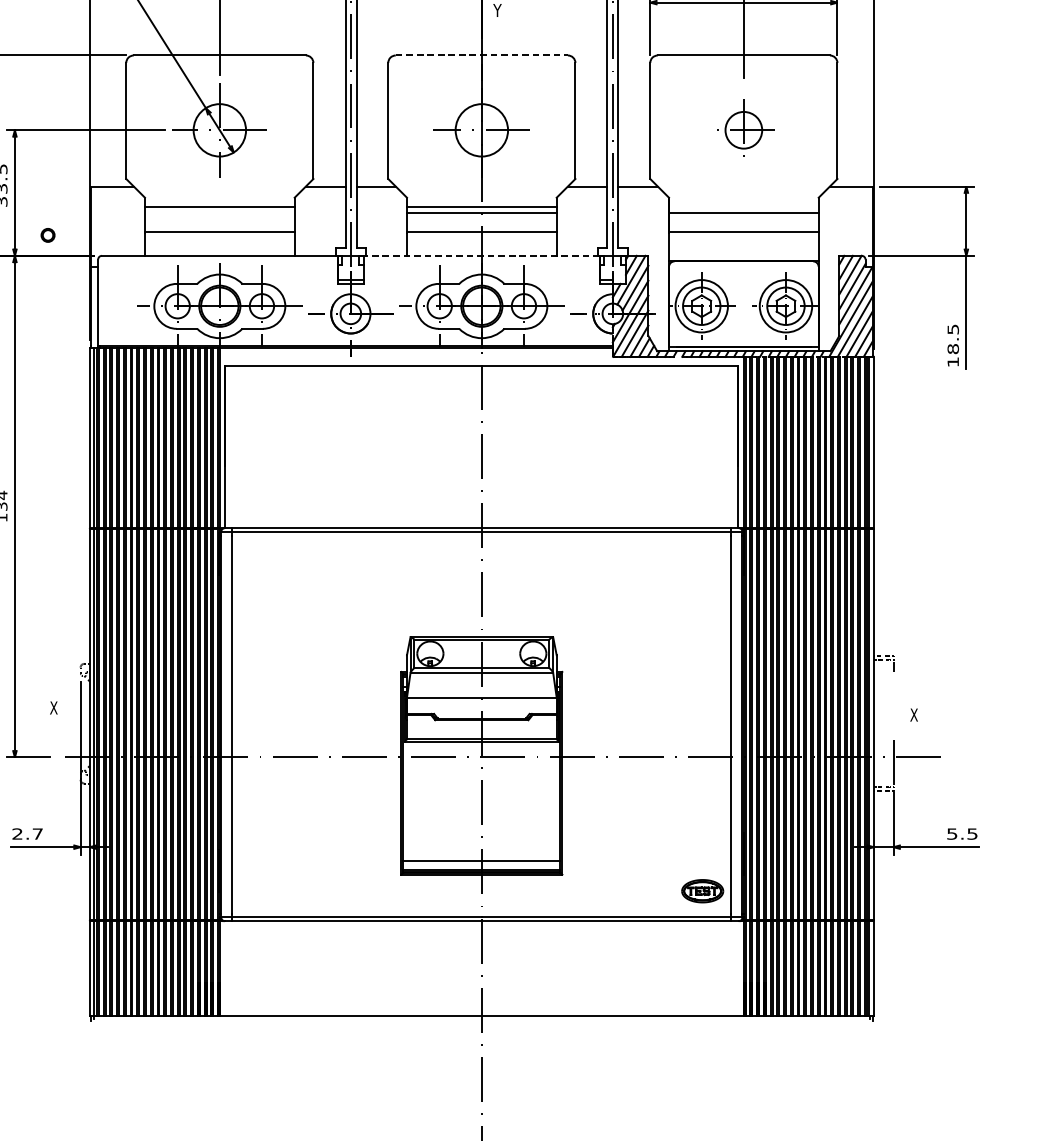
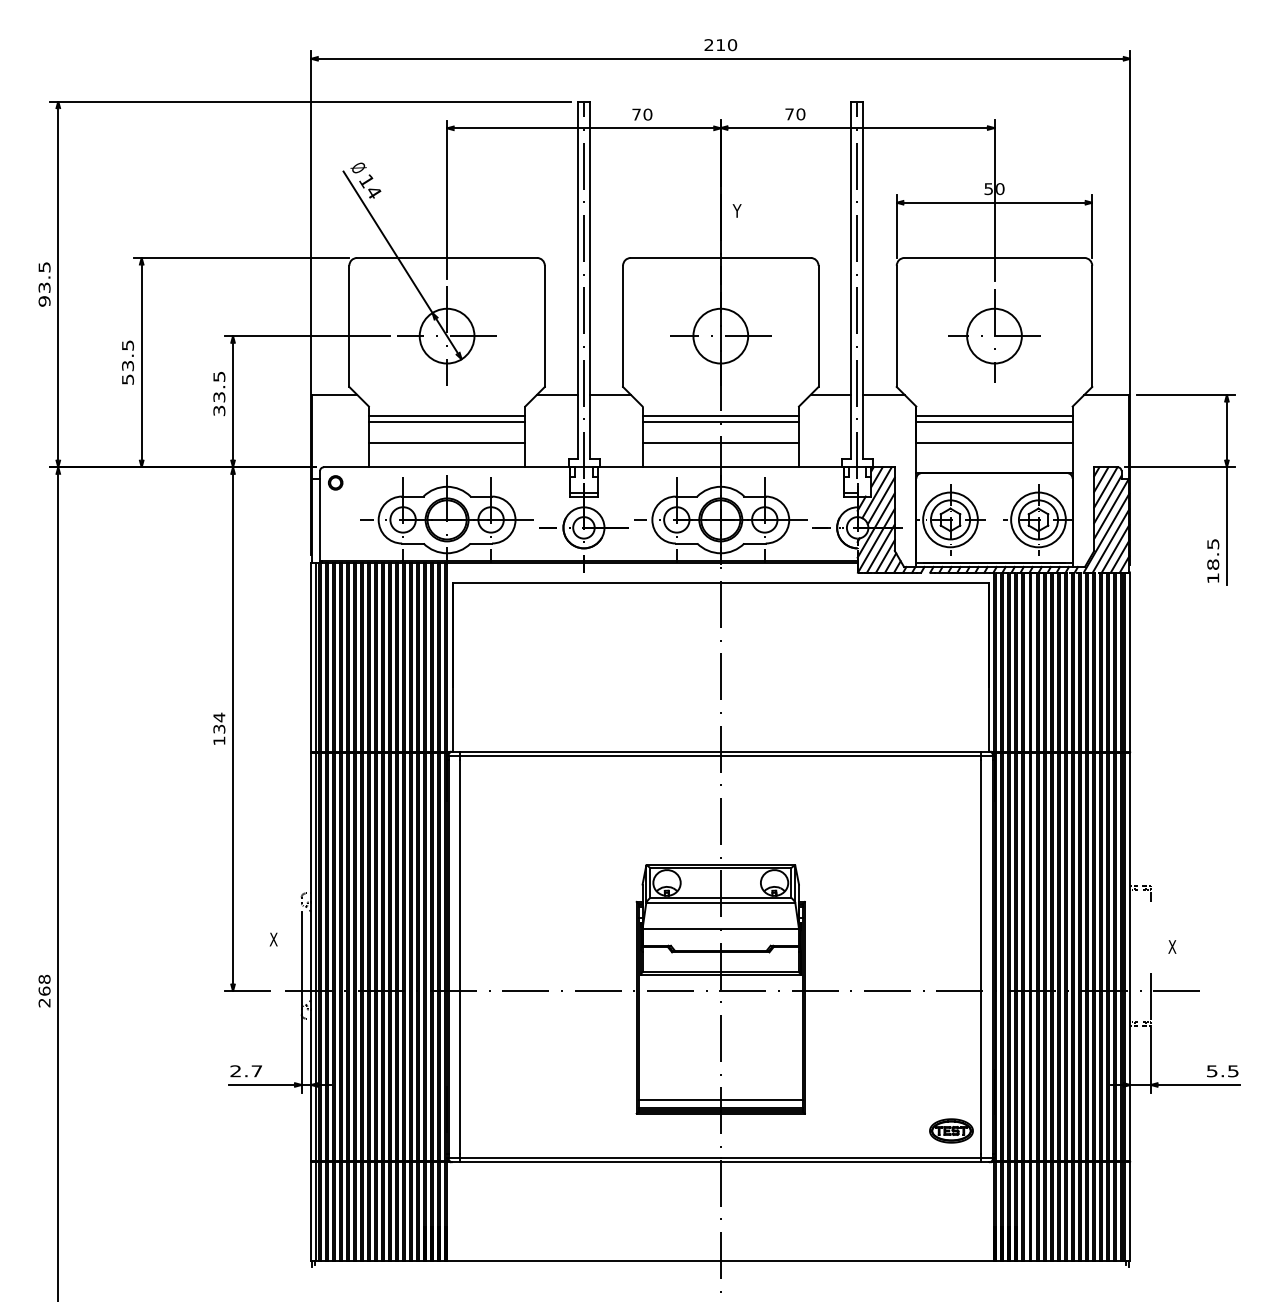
line: (481, 55) -> (720, 257), dashed -> solid
part: (743, 129) -> (994, 335), size x1.43
line: (743, 207) -> (994, 416), added
line: (219, 213) -> (446, 422), added
circle: (47, 235) -> (335, 482), moved
line: (481, 256) -> (720, 467), dashed -> solid

